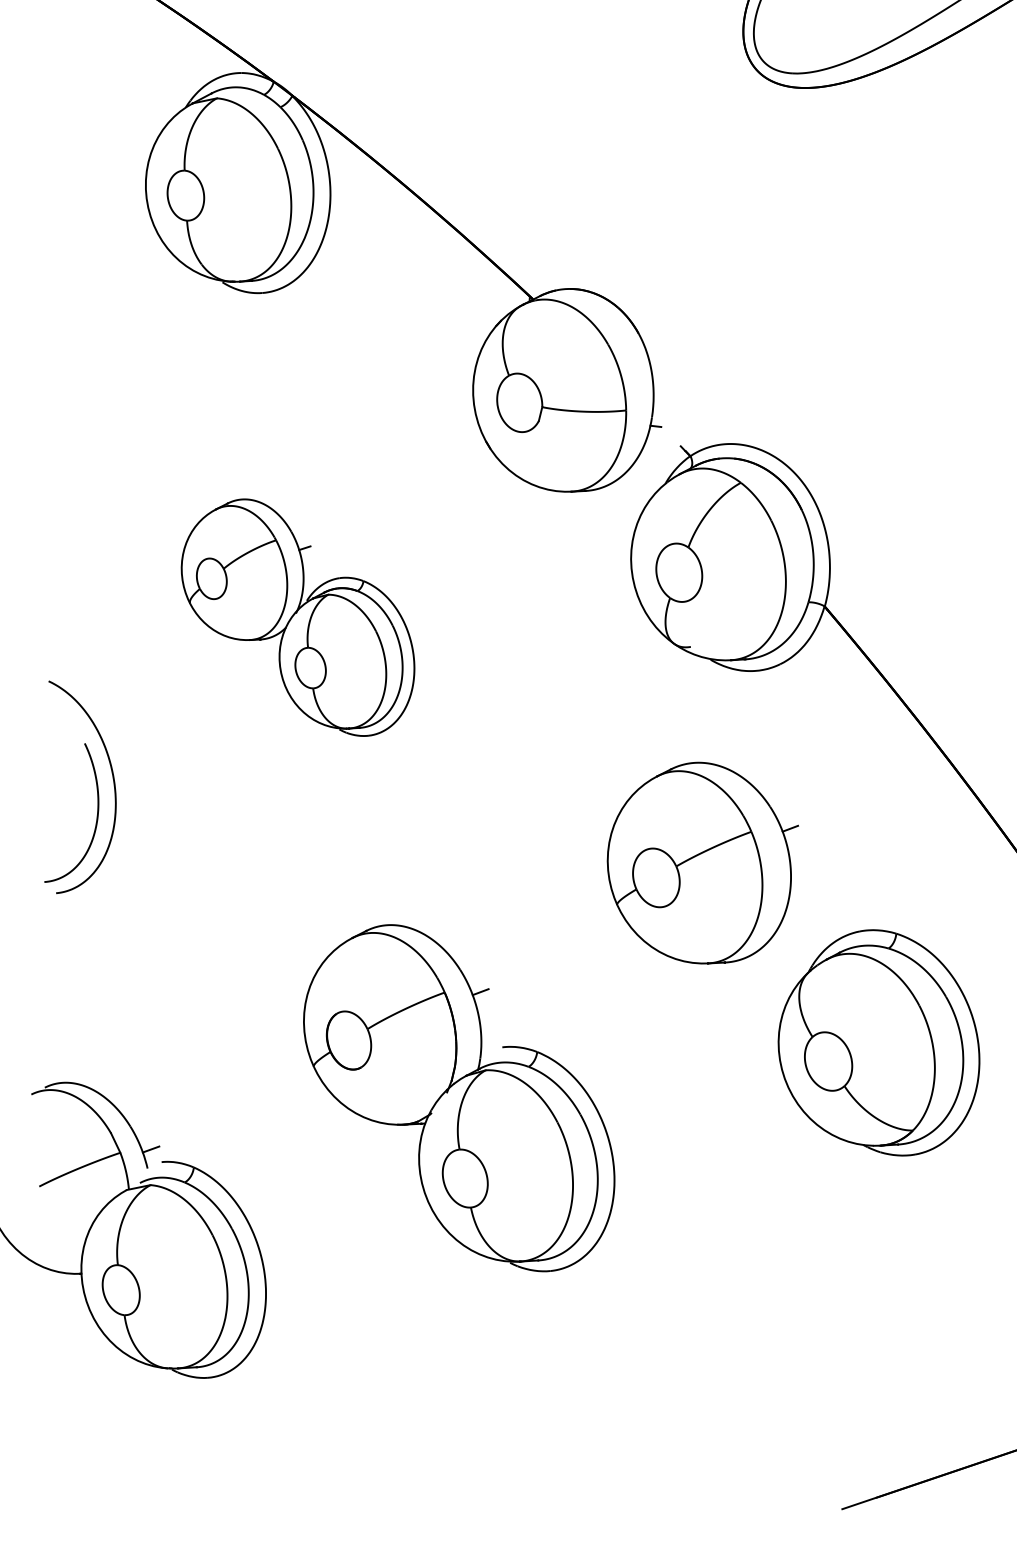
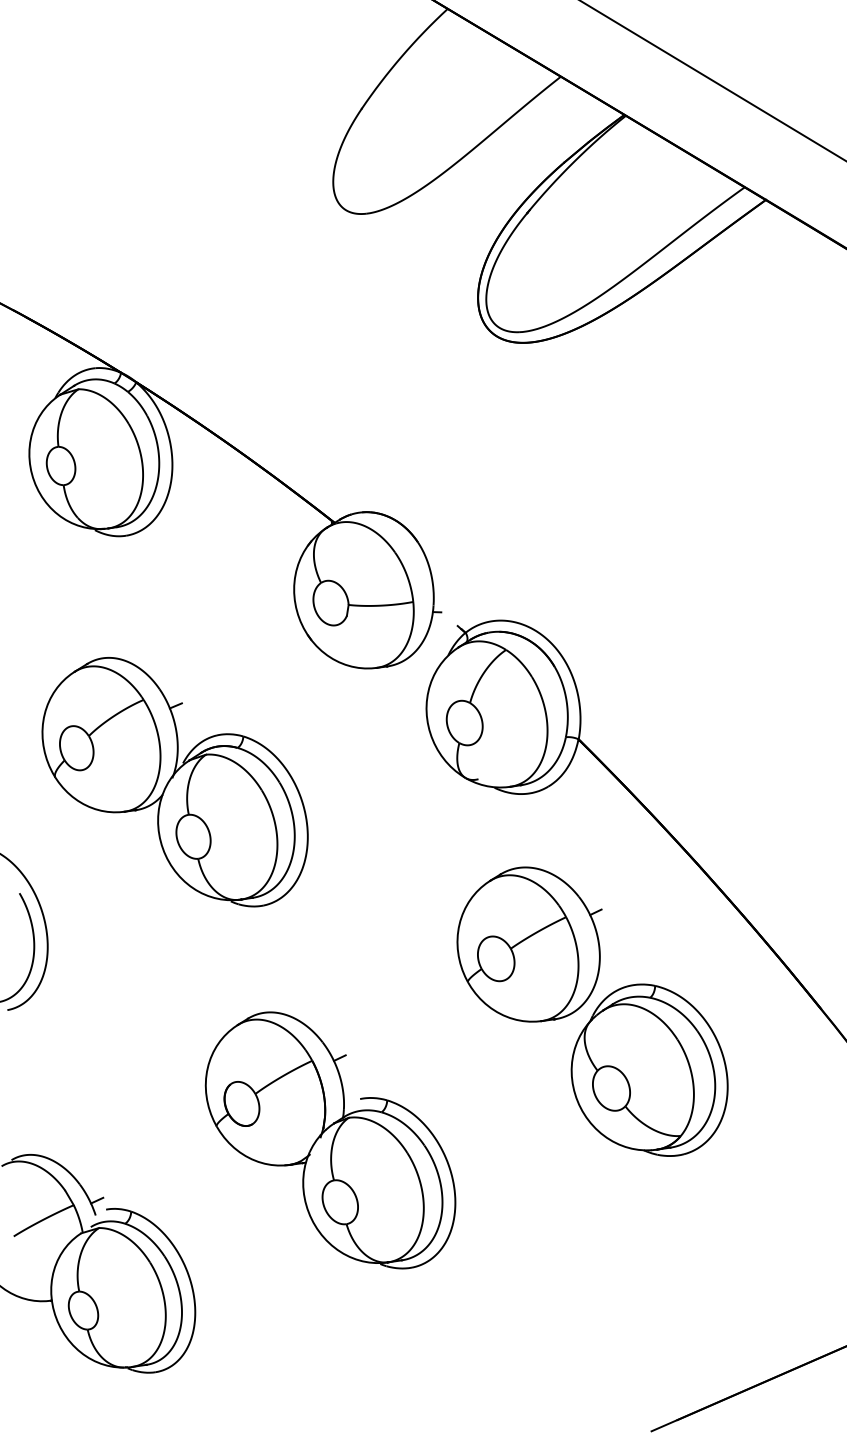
part: (297, 617) -> (174, 782), size x1.43
part: (700, 863) -> (529, 944), moved

